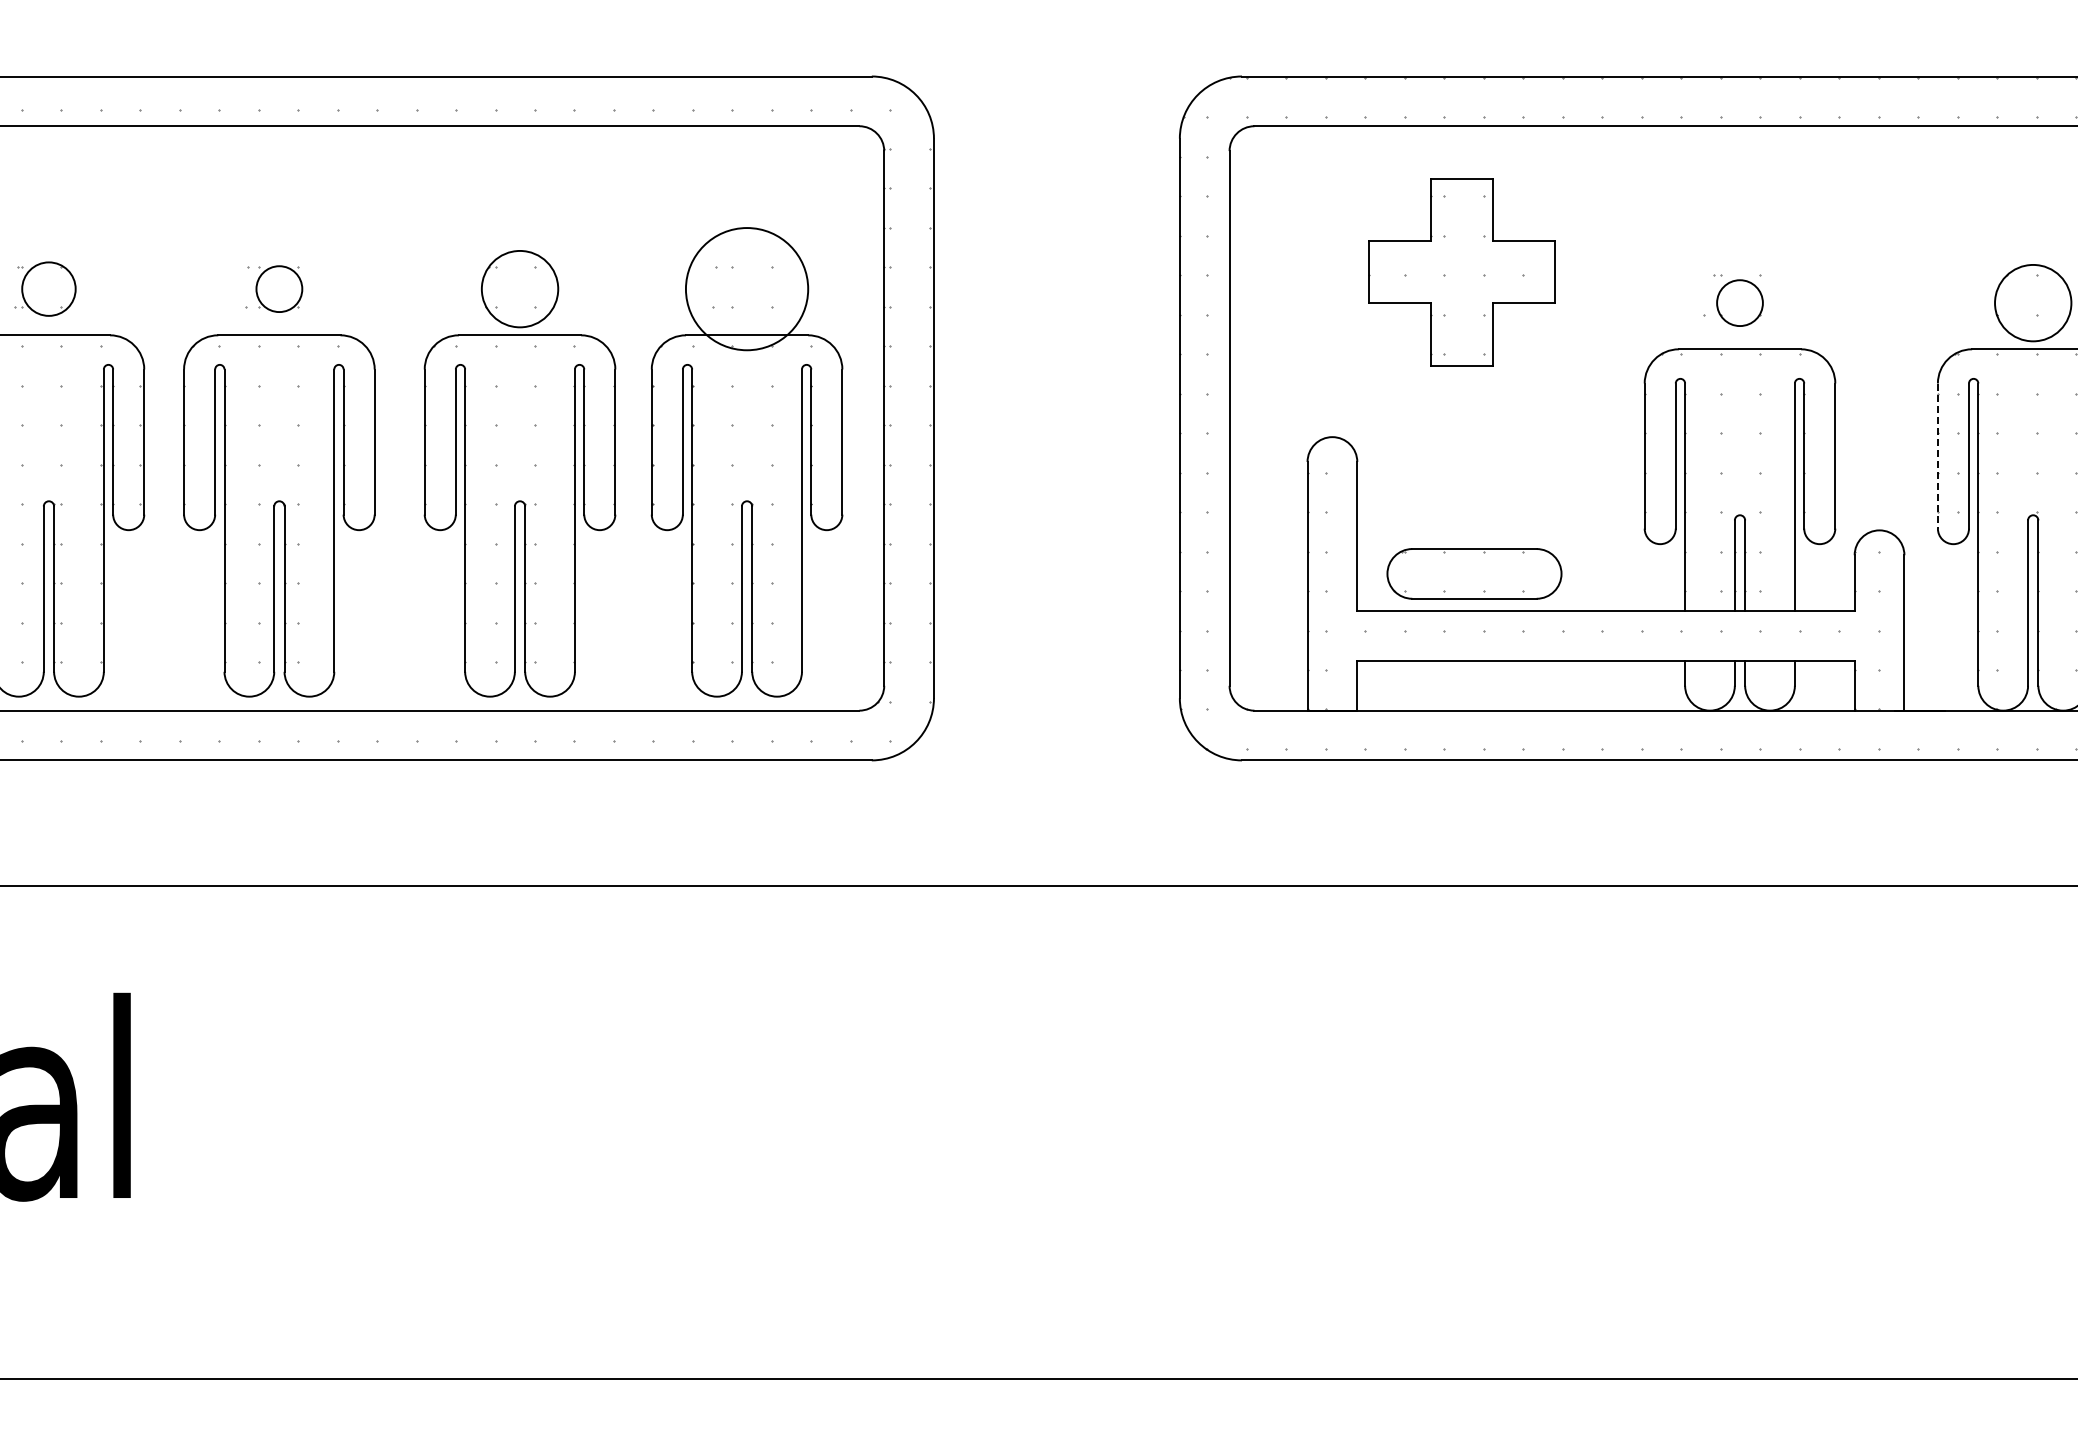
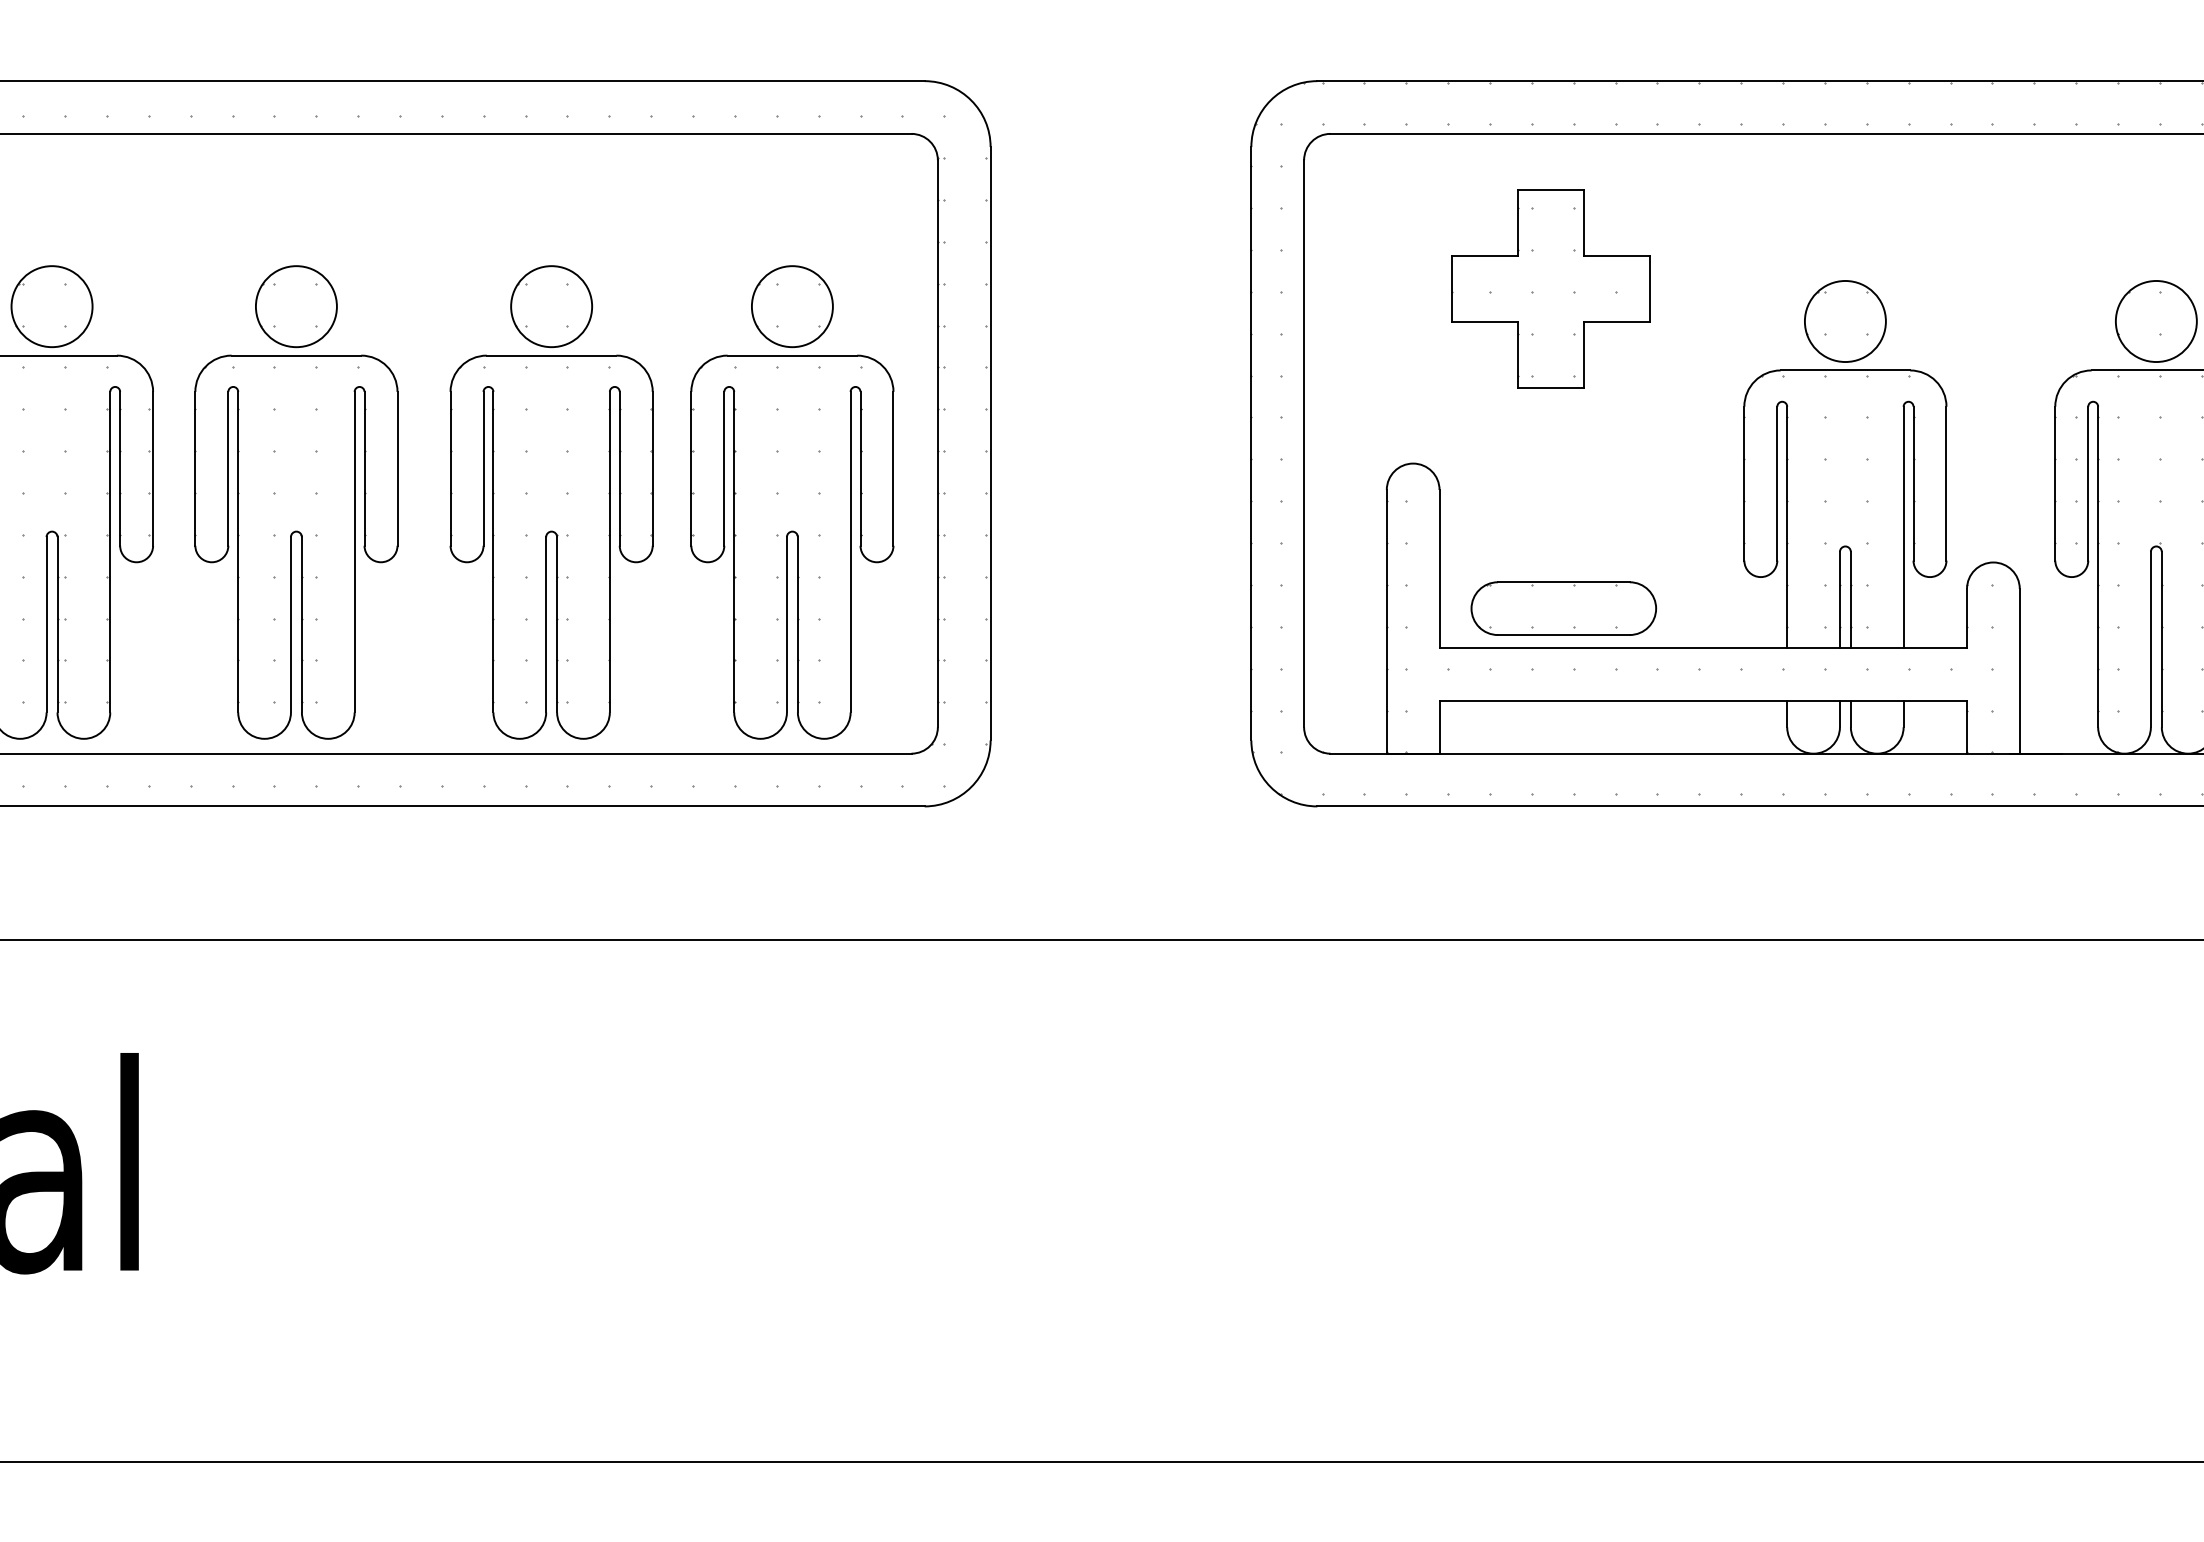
circle: (48, 288) -> (51, 305), size x1.43
circle: (279, 288) -> (296, 305), size x1.67
circle: (746, 288) -> (791, 305), size x0.62
circle: (1739, 302) -> (1844, 320), size x1.67
line: (1937, 456) -> (2054, 484), dashed -> solid

